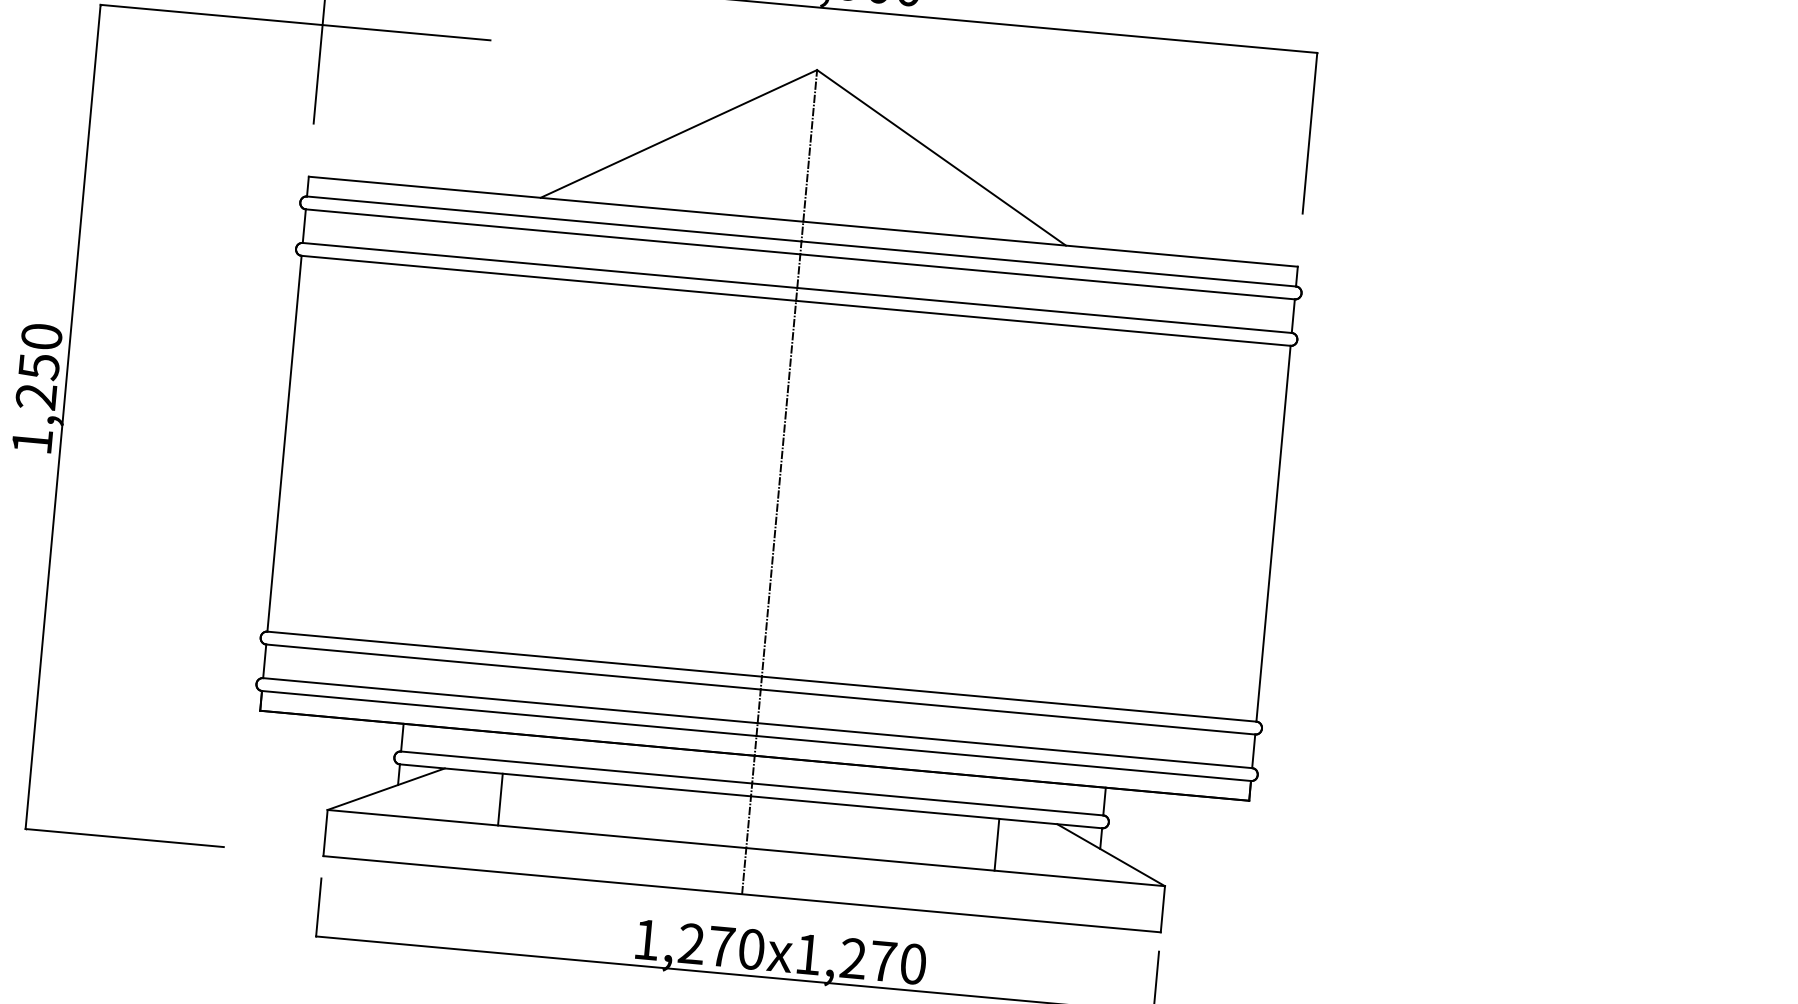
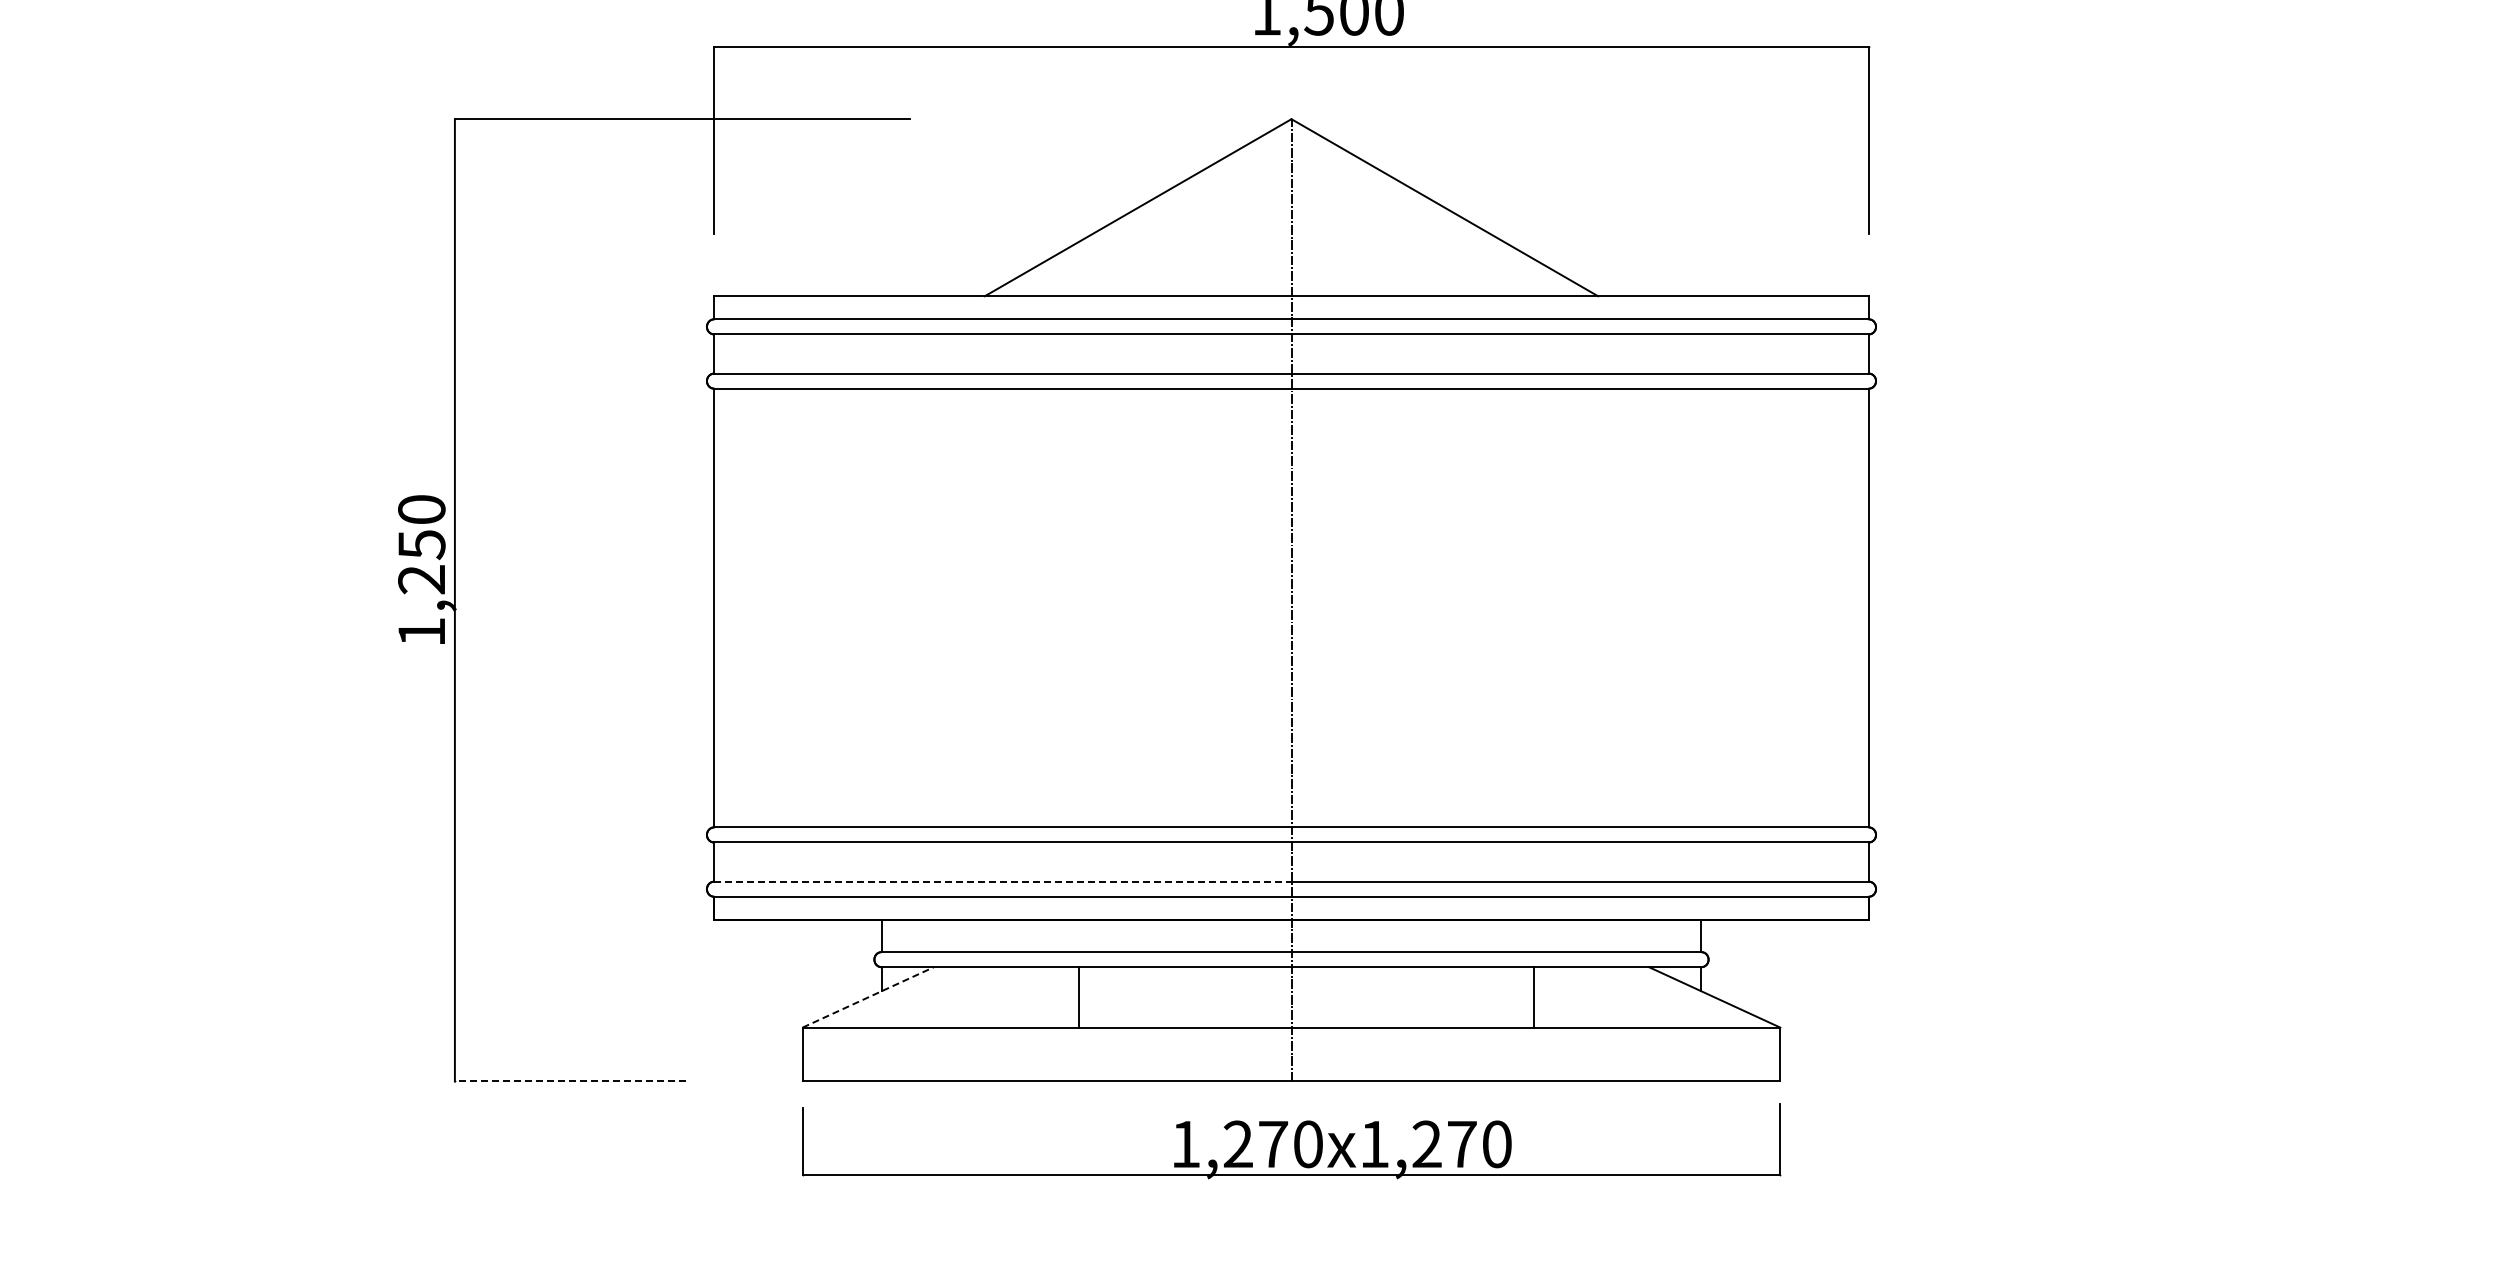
line: (510, 700) -> (1002, 881), solid -> dashed
line: (386, 789) -> (868, 997), solid -> dashed
line: (500, 799) -> (1078, 997), moved
line: (124, 838) -> (570, 1081), solid -> dashed
line: (997, 844) -> (1534, 997), moved

